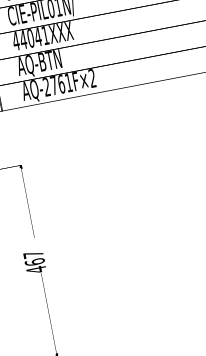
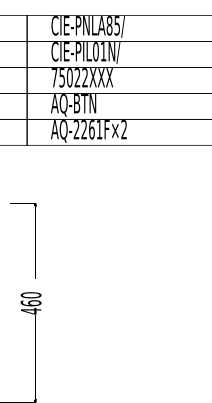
text: (30, 38) -> (69, 77), 44041XXX -> 75022XXX
text: (53, 85) -> (83, 129), AQ-2761F×2 -> AQ-2261F×2
text: (32, 254) -> (30, 295), 467 -> 460

